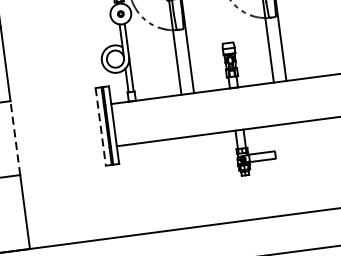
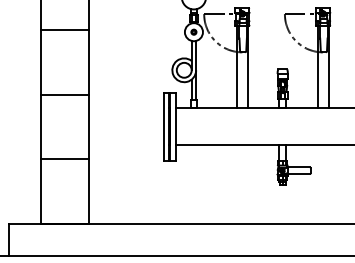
line: (100, 126) -> (163, 126), dashed -> solid
line: (15, 137) -> (89, 126), dashed -> solid

